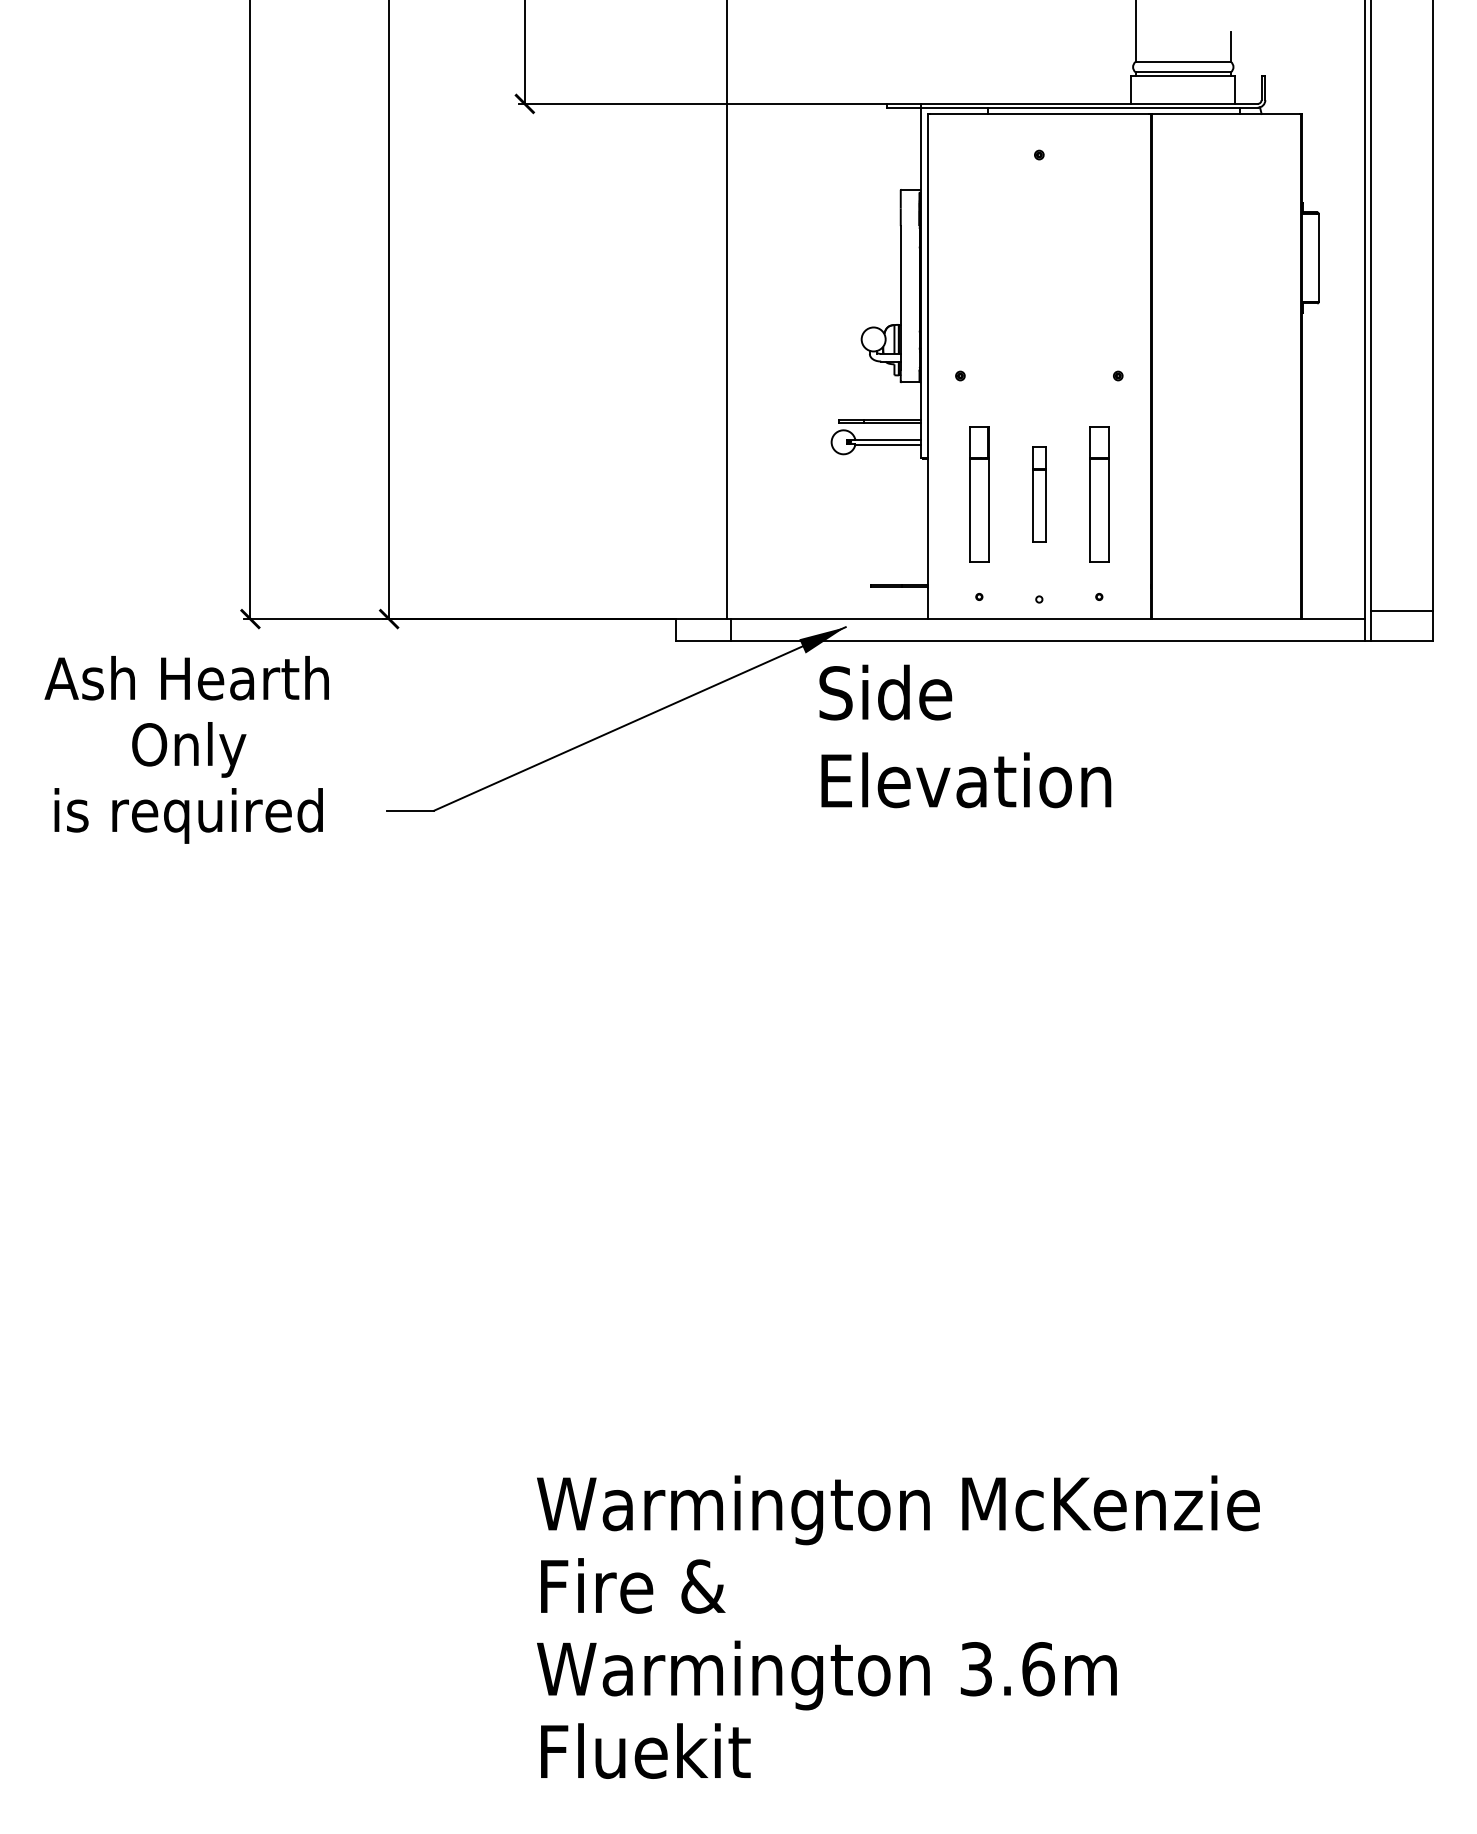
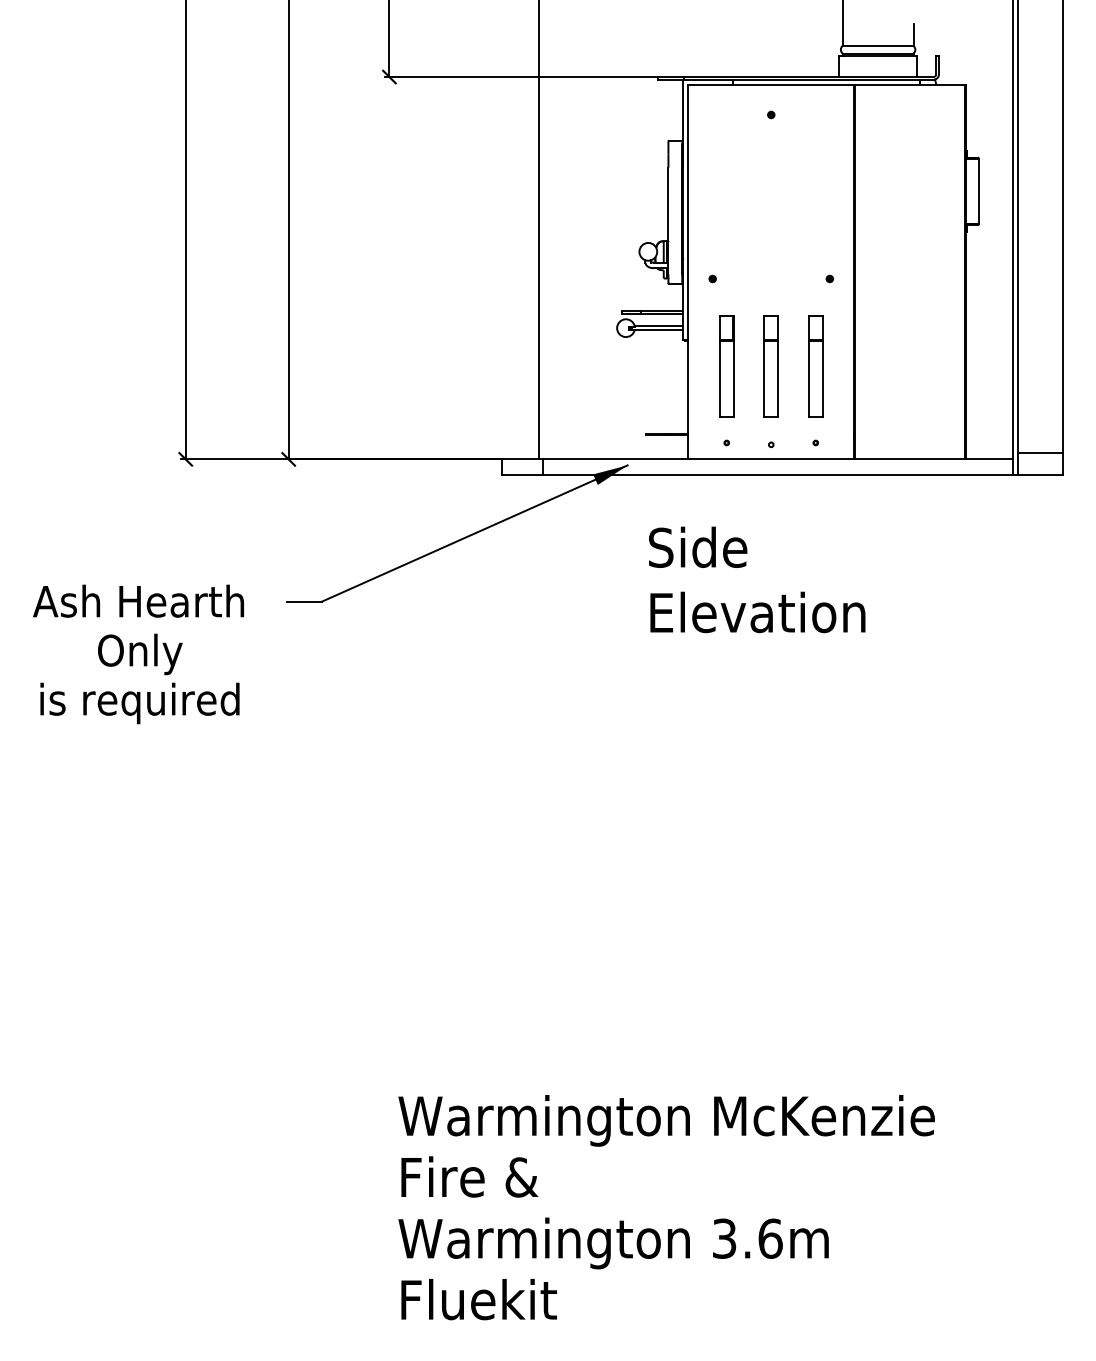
part: (1039, 494) -> (771, 366), size x1.43
text: (965, 736) -> (757, 579), moved
text: (186, 749) -> (138, 654), moved

